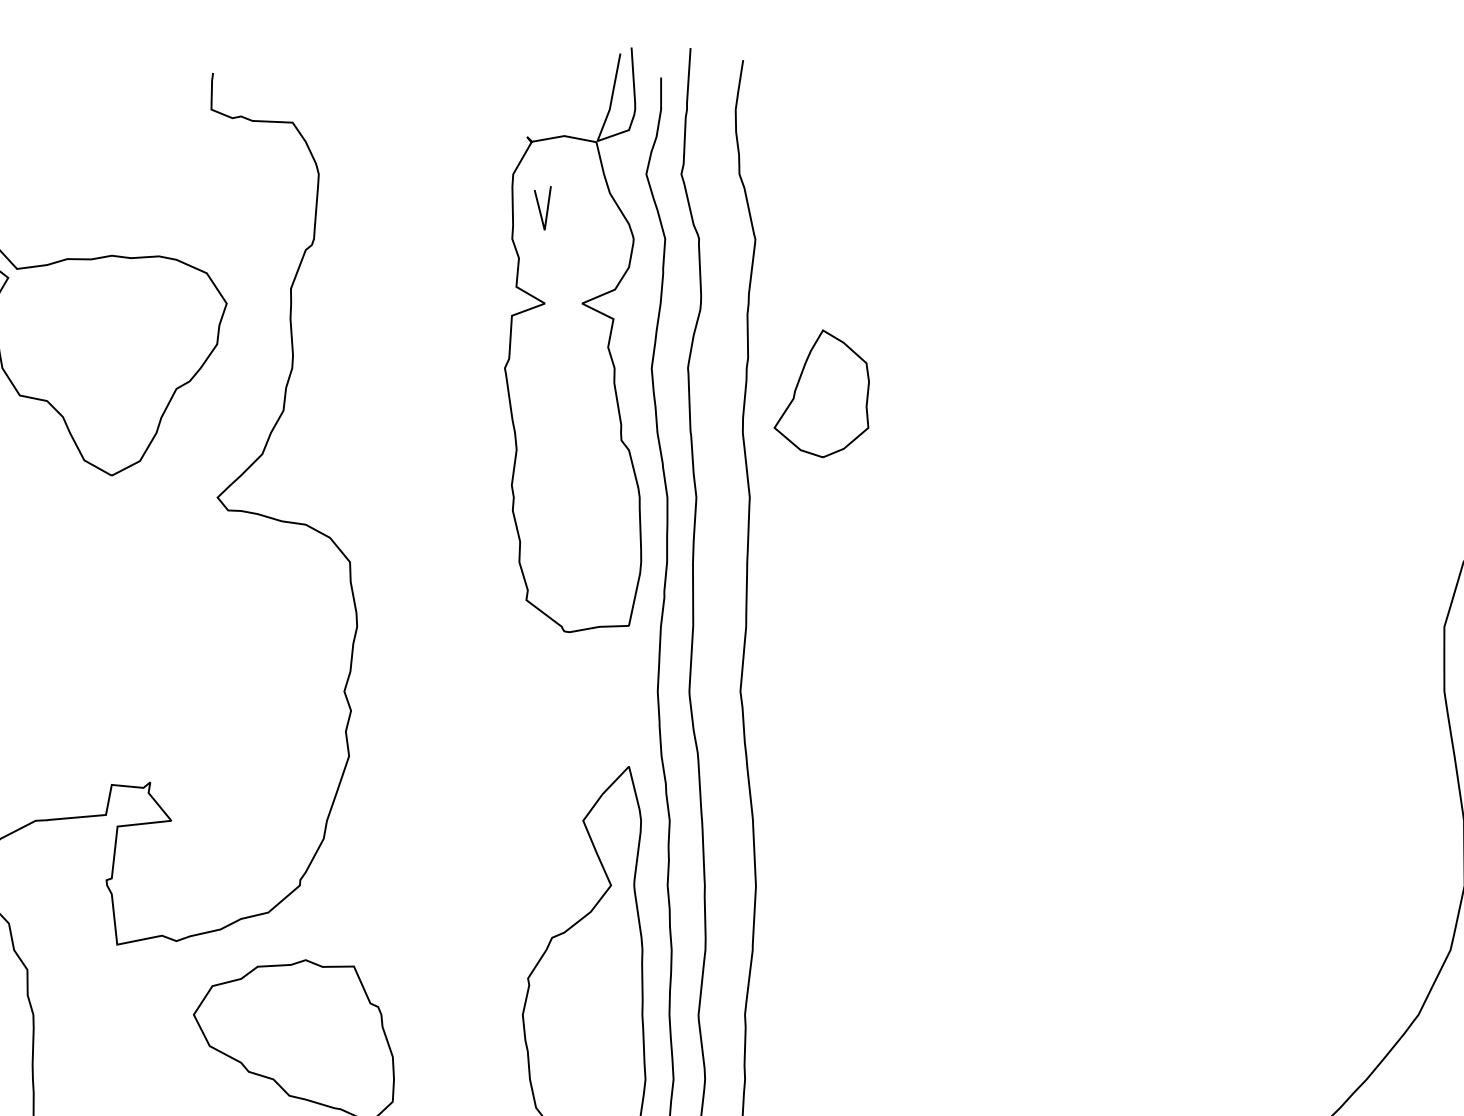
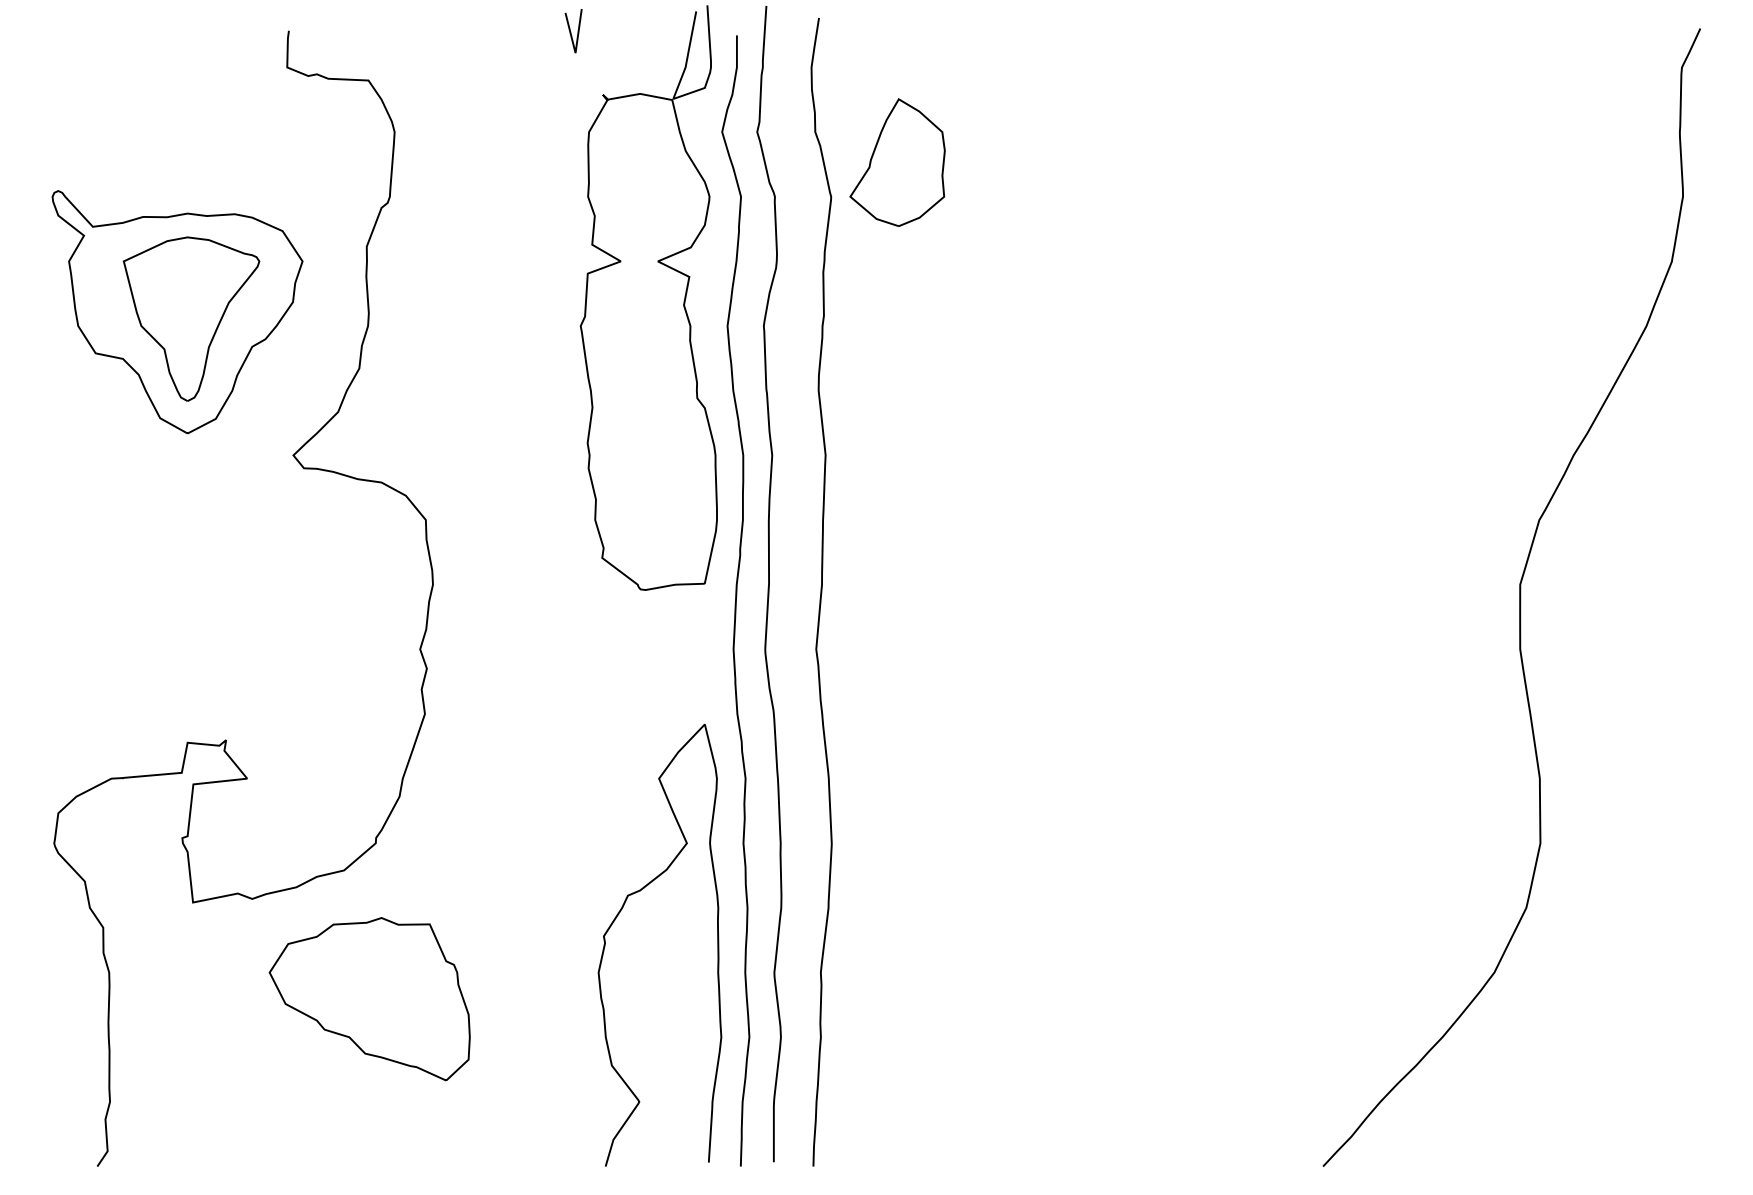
line: (540, 208) -> (571, 31), moved
part: (115, 360) -> (191, 318), added
part: (821, 393) -> (897, 162), moved

